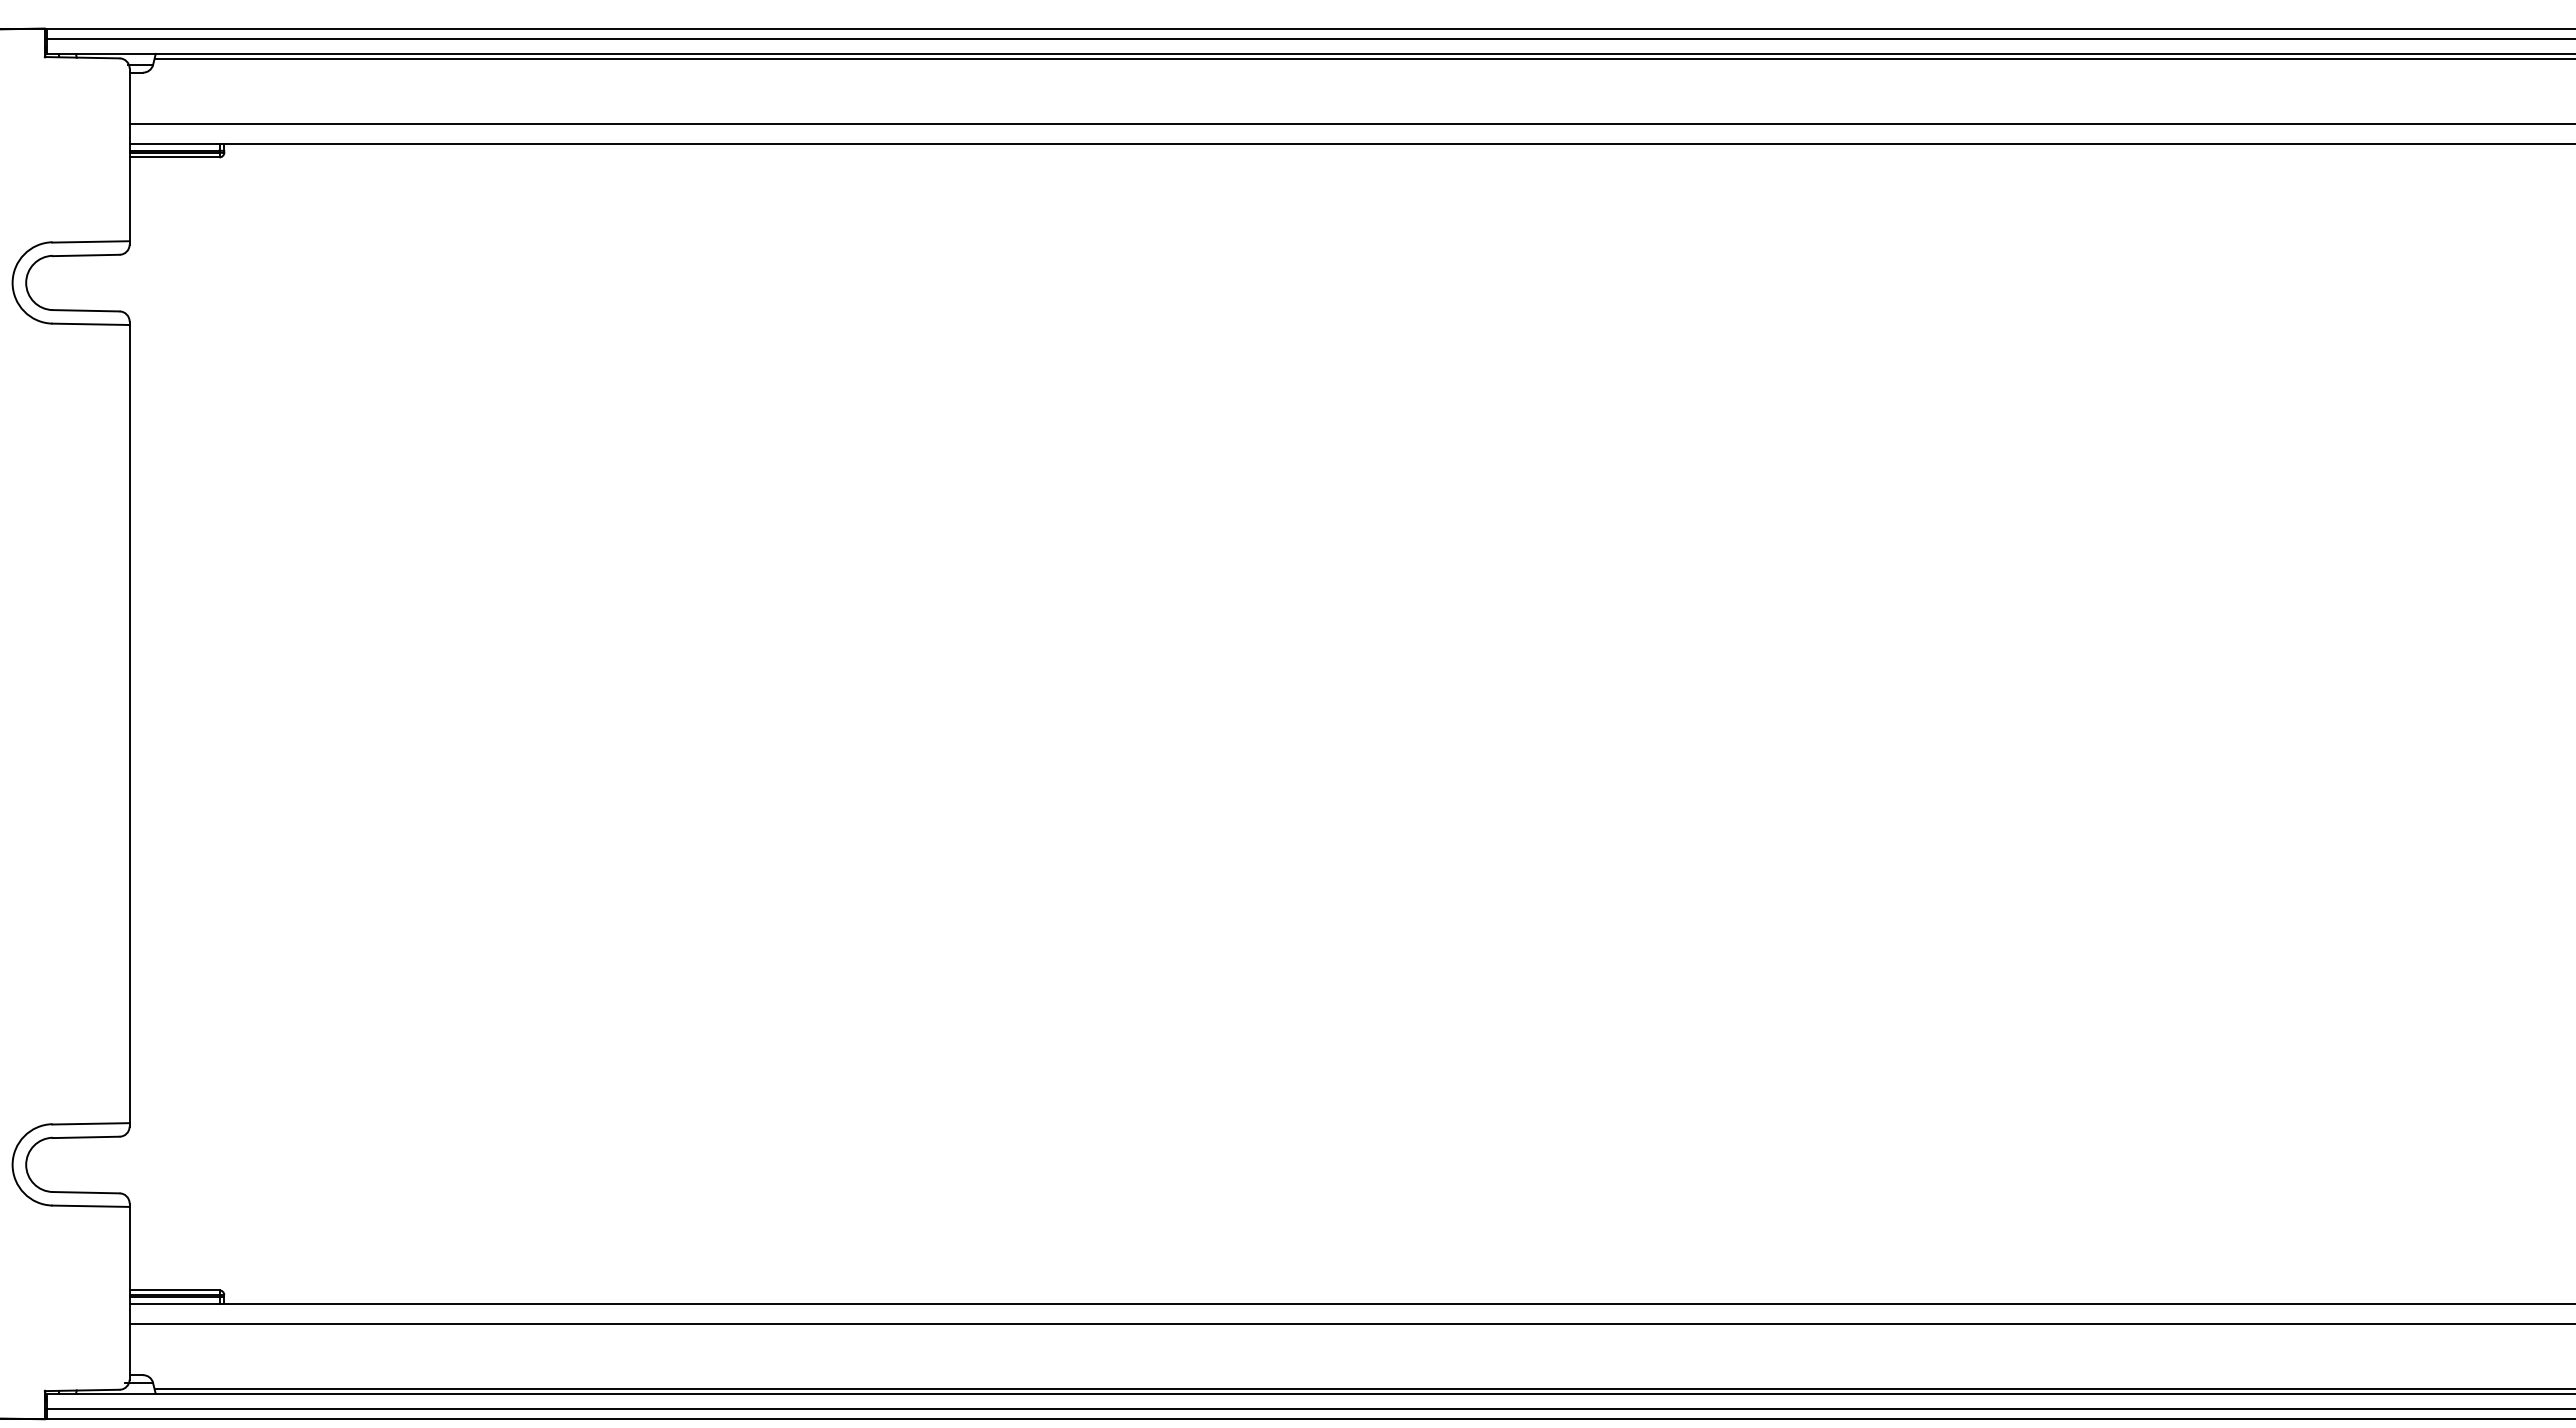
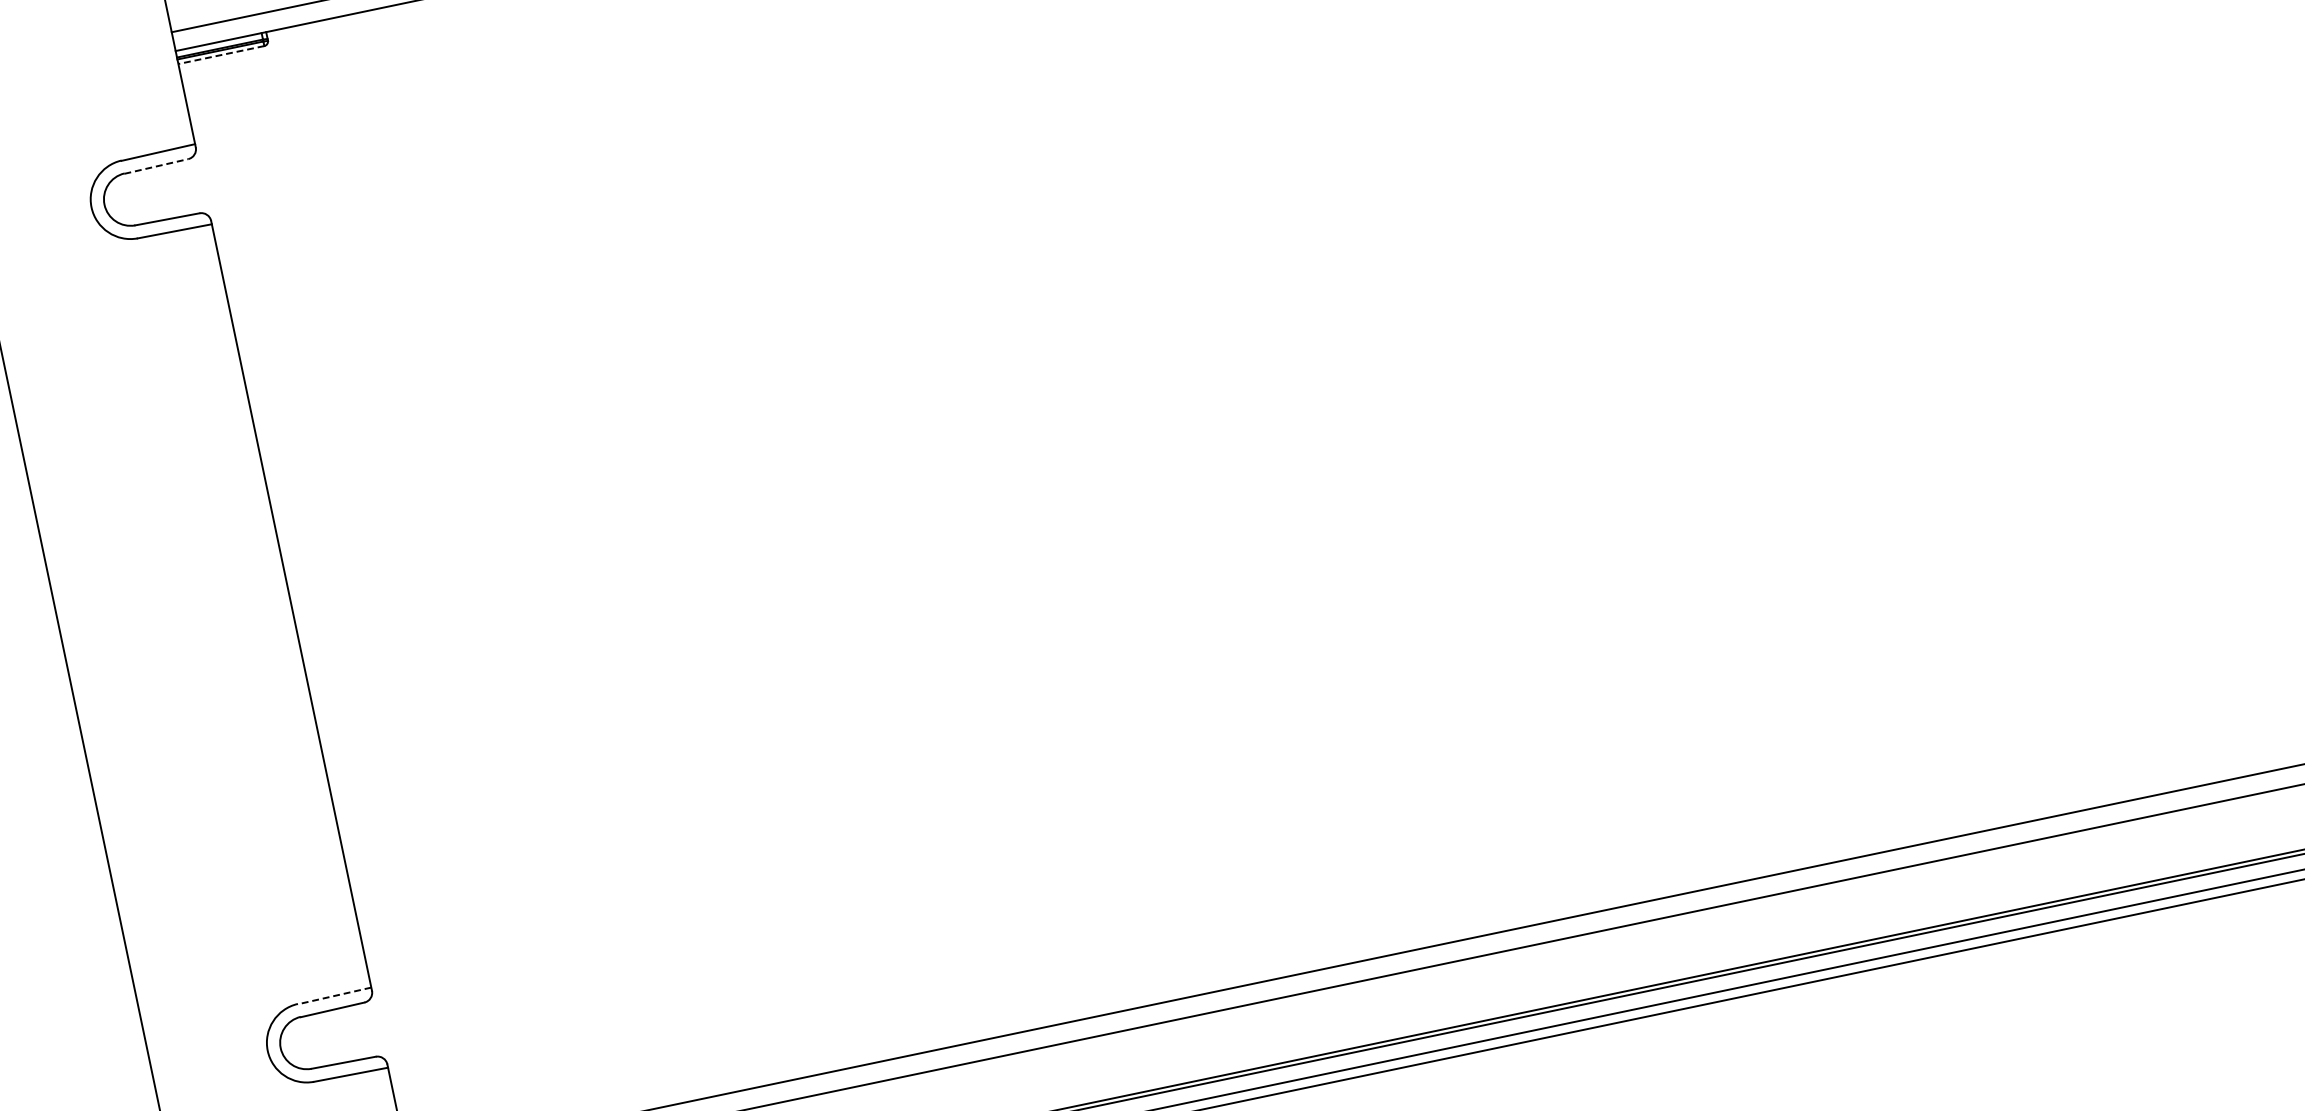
line: (174, 157) -> (221, 55), solid -> dashed
line: (86, 255) -> (156, 166), solid -> dashed
line: (90, 1123) -> (333, 995), solid -> dashed

